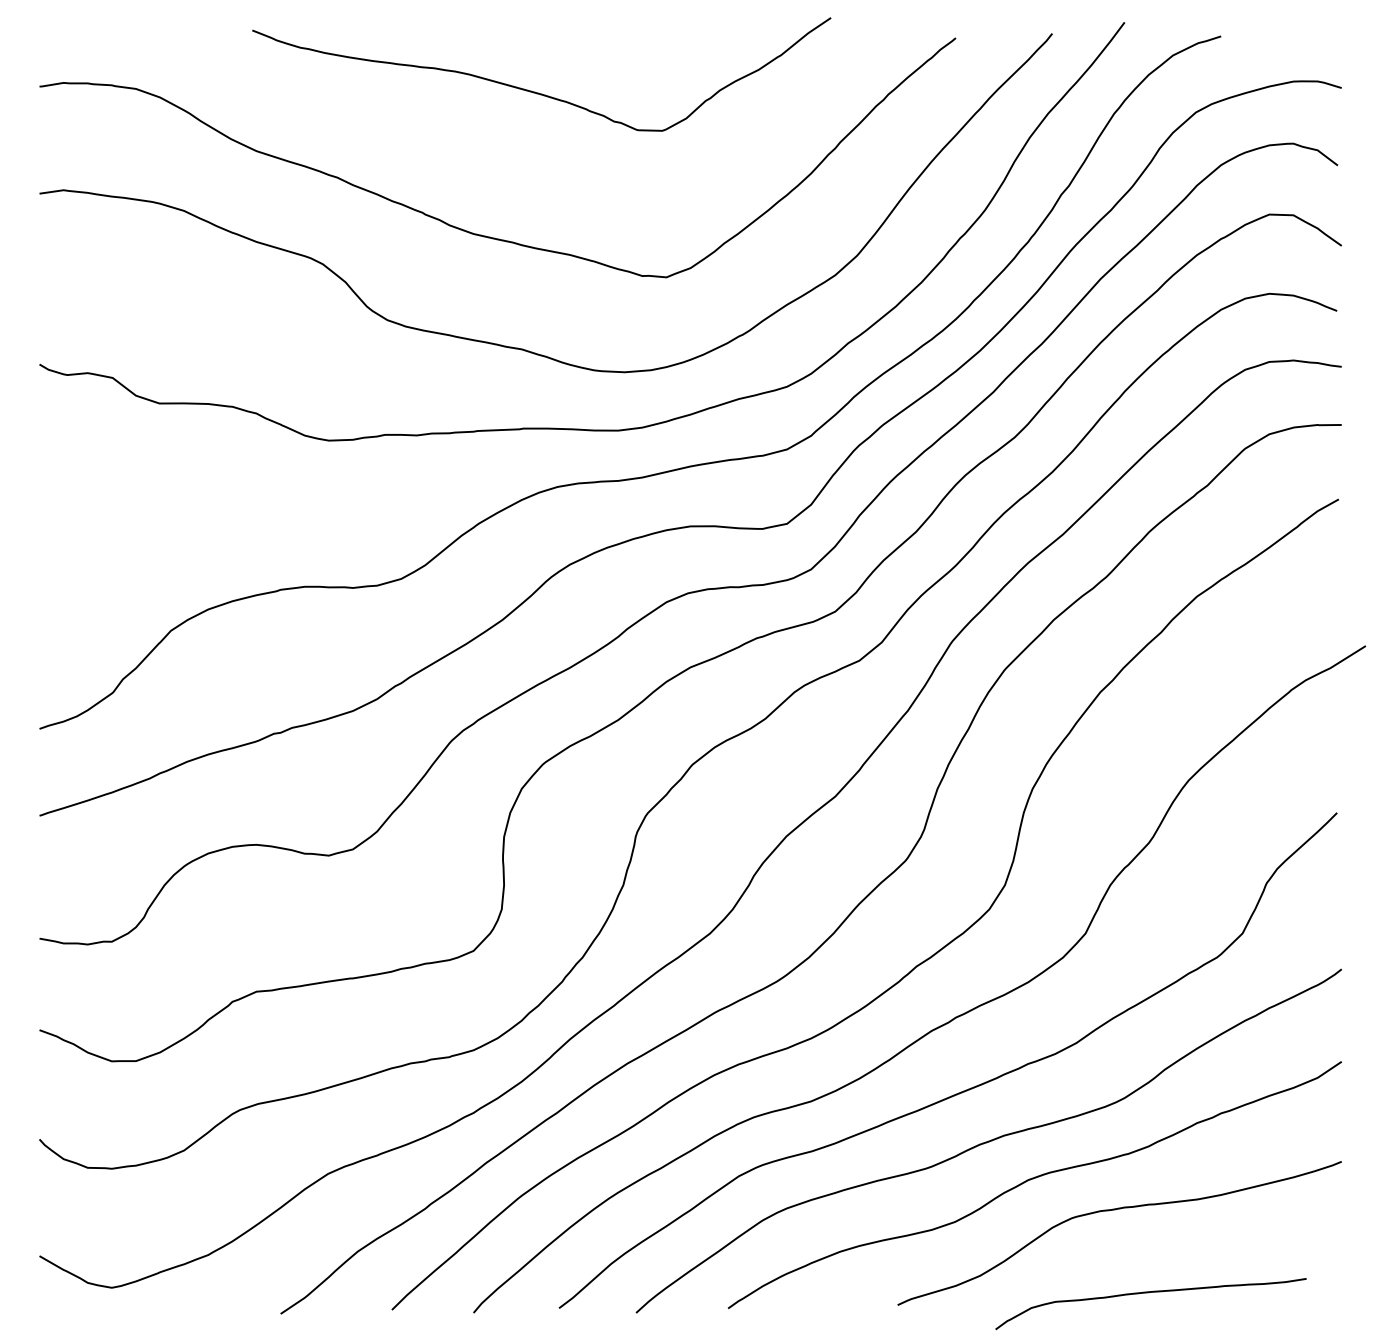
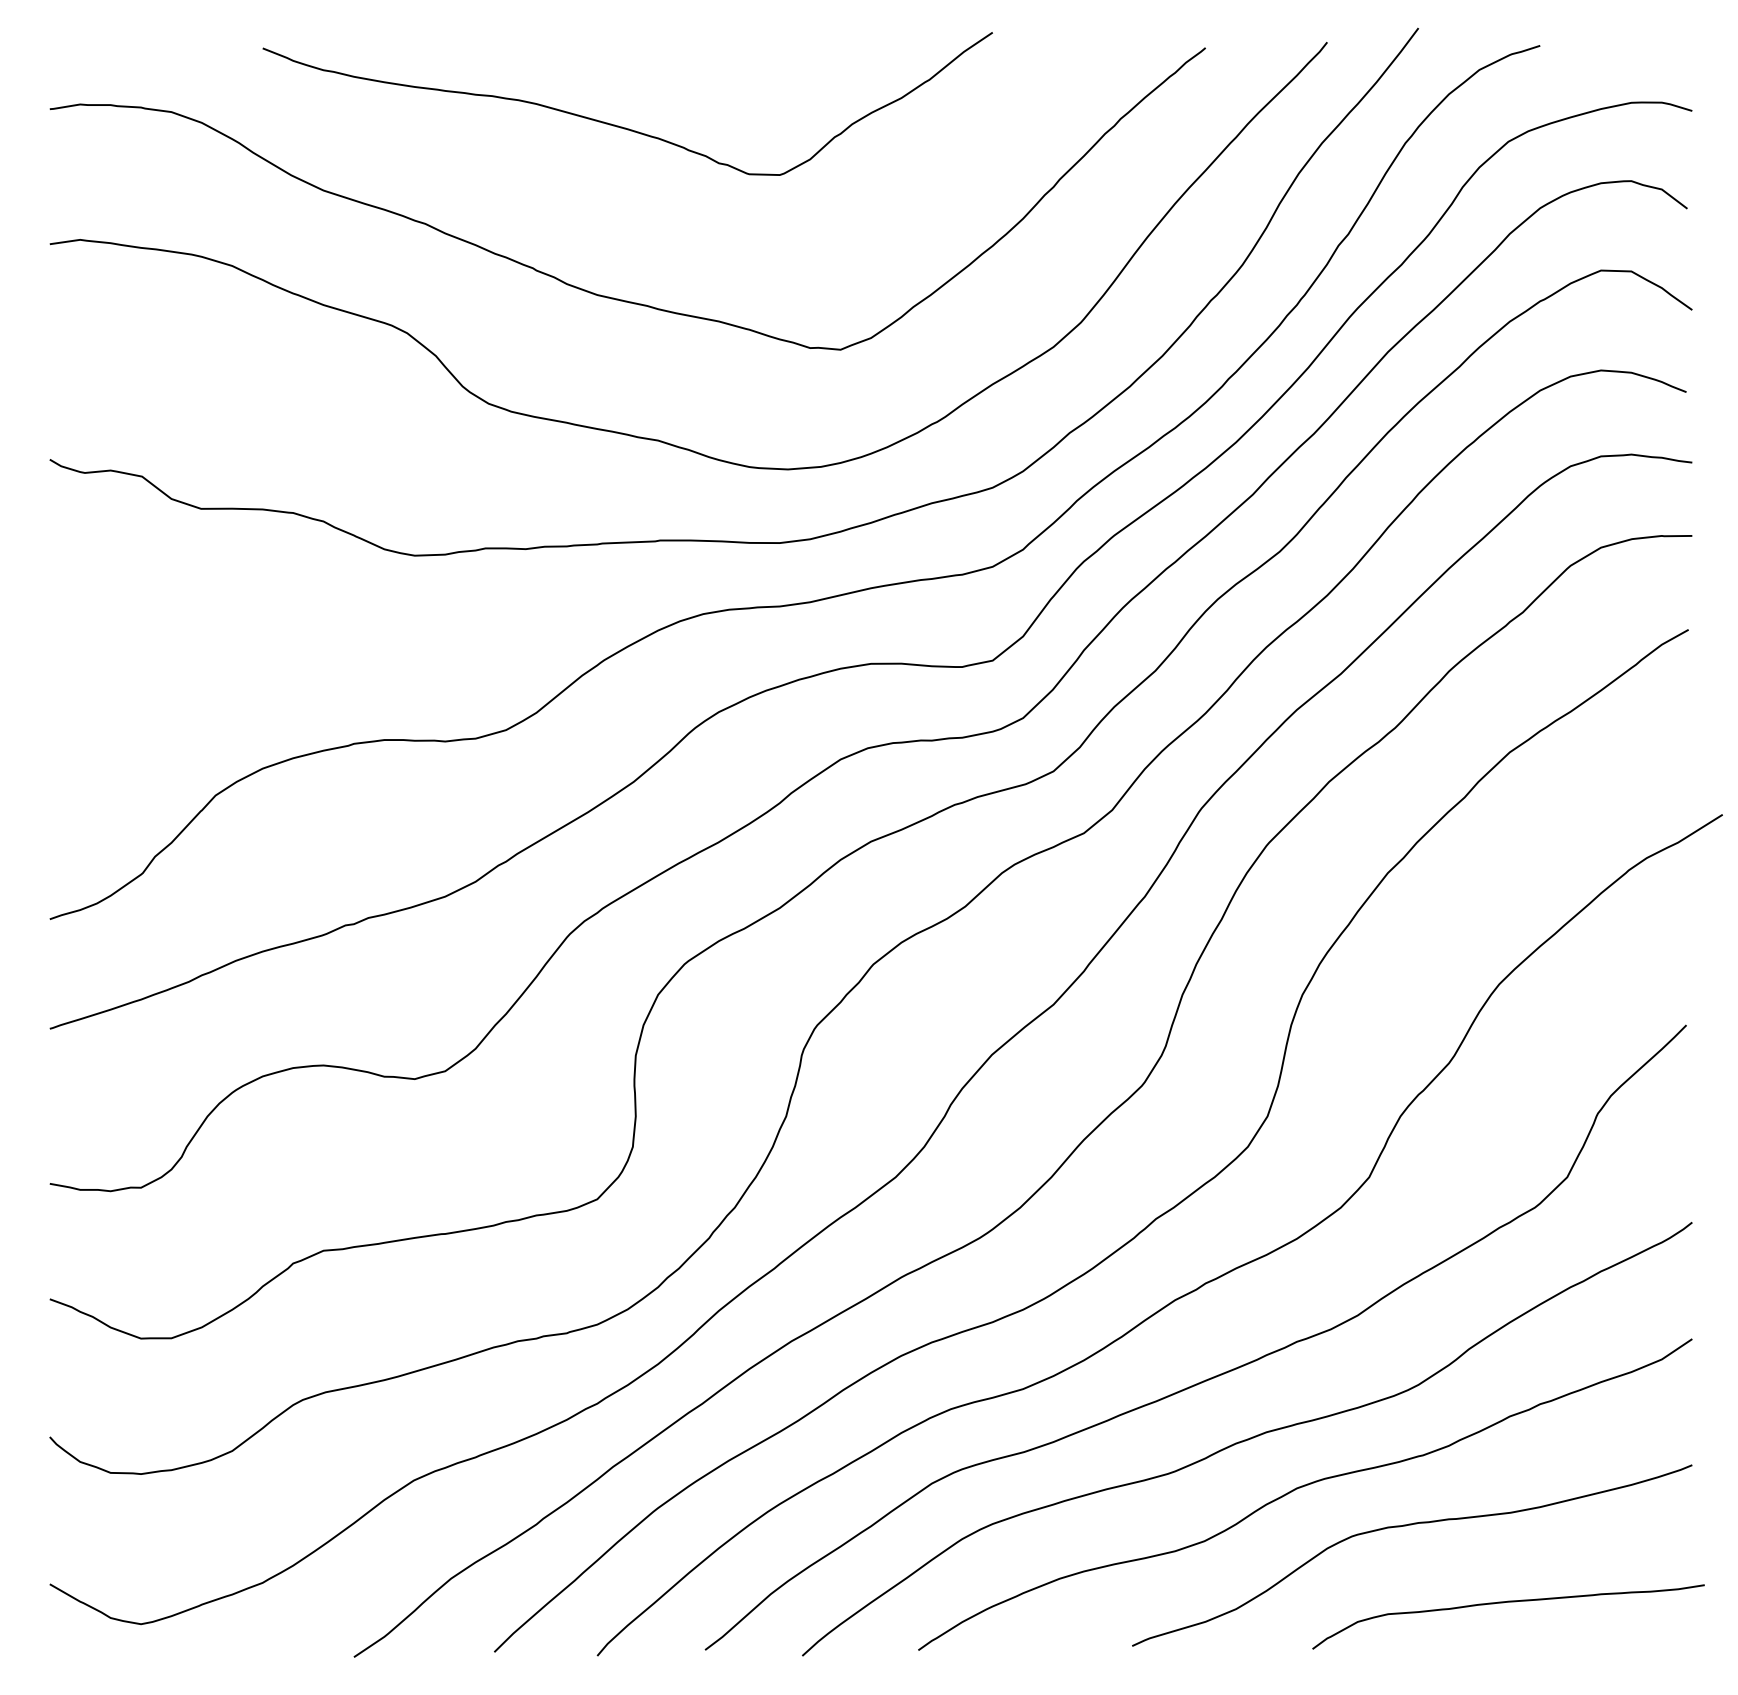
curve: (535, 91) -> (619, 125), moved
curve: (1148, 1293) -> (1505, 1603), moved

